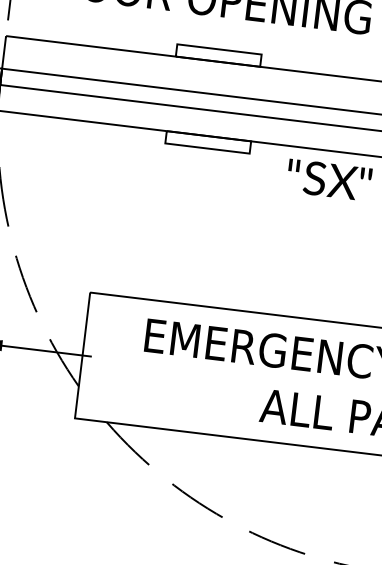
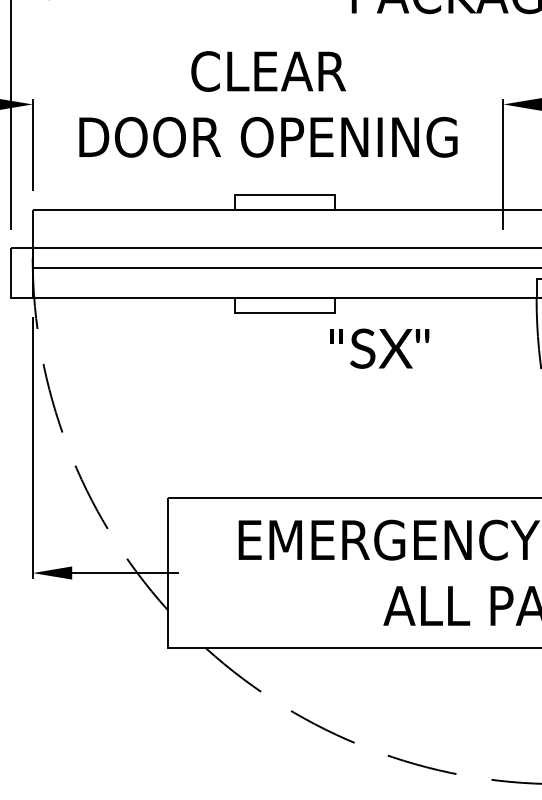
text: (329, 179) -> (379, 348), moved

